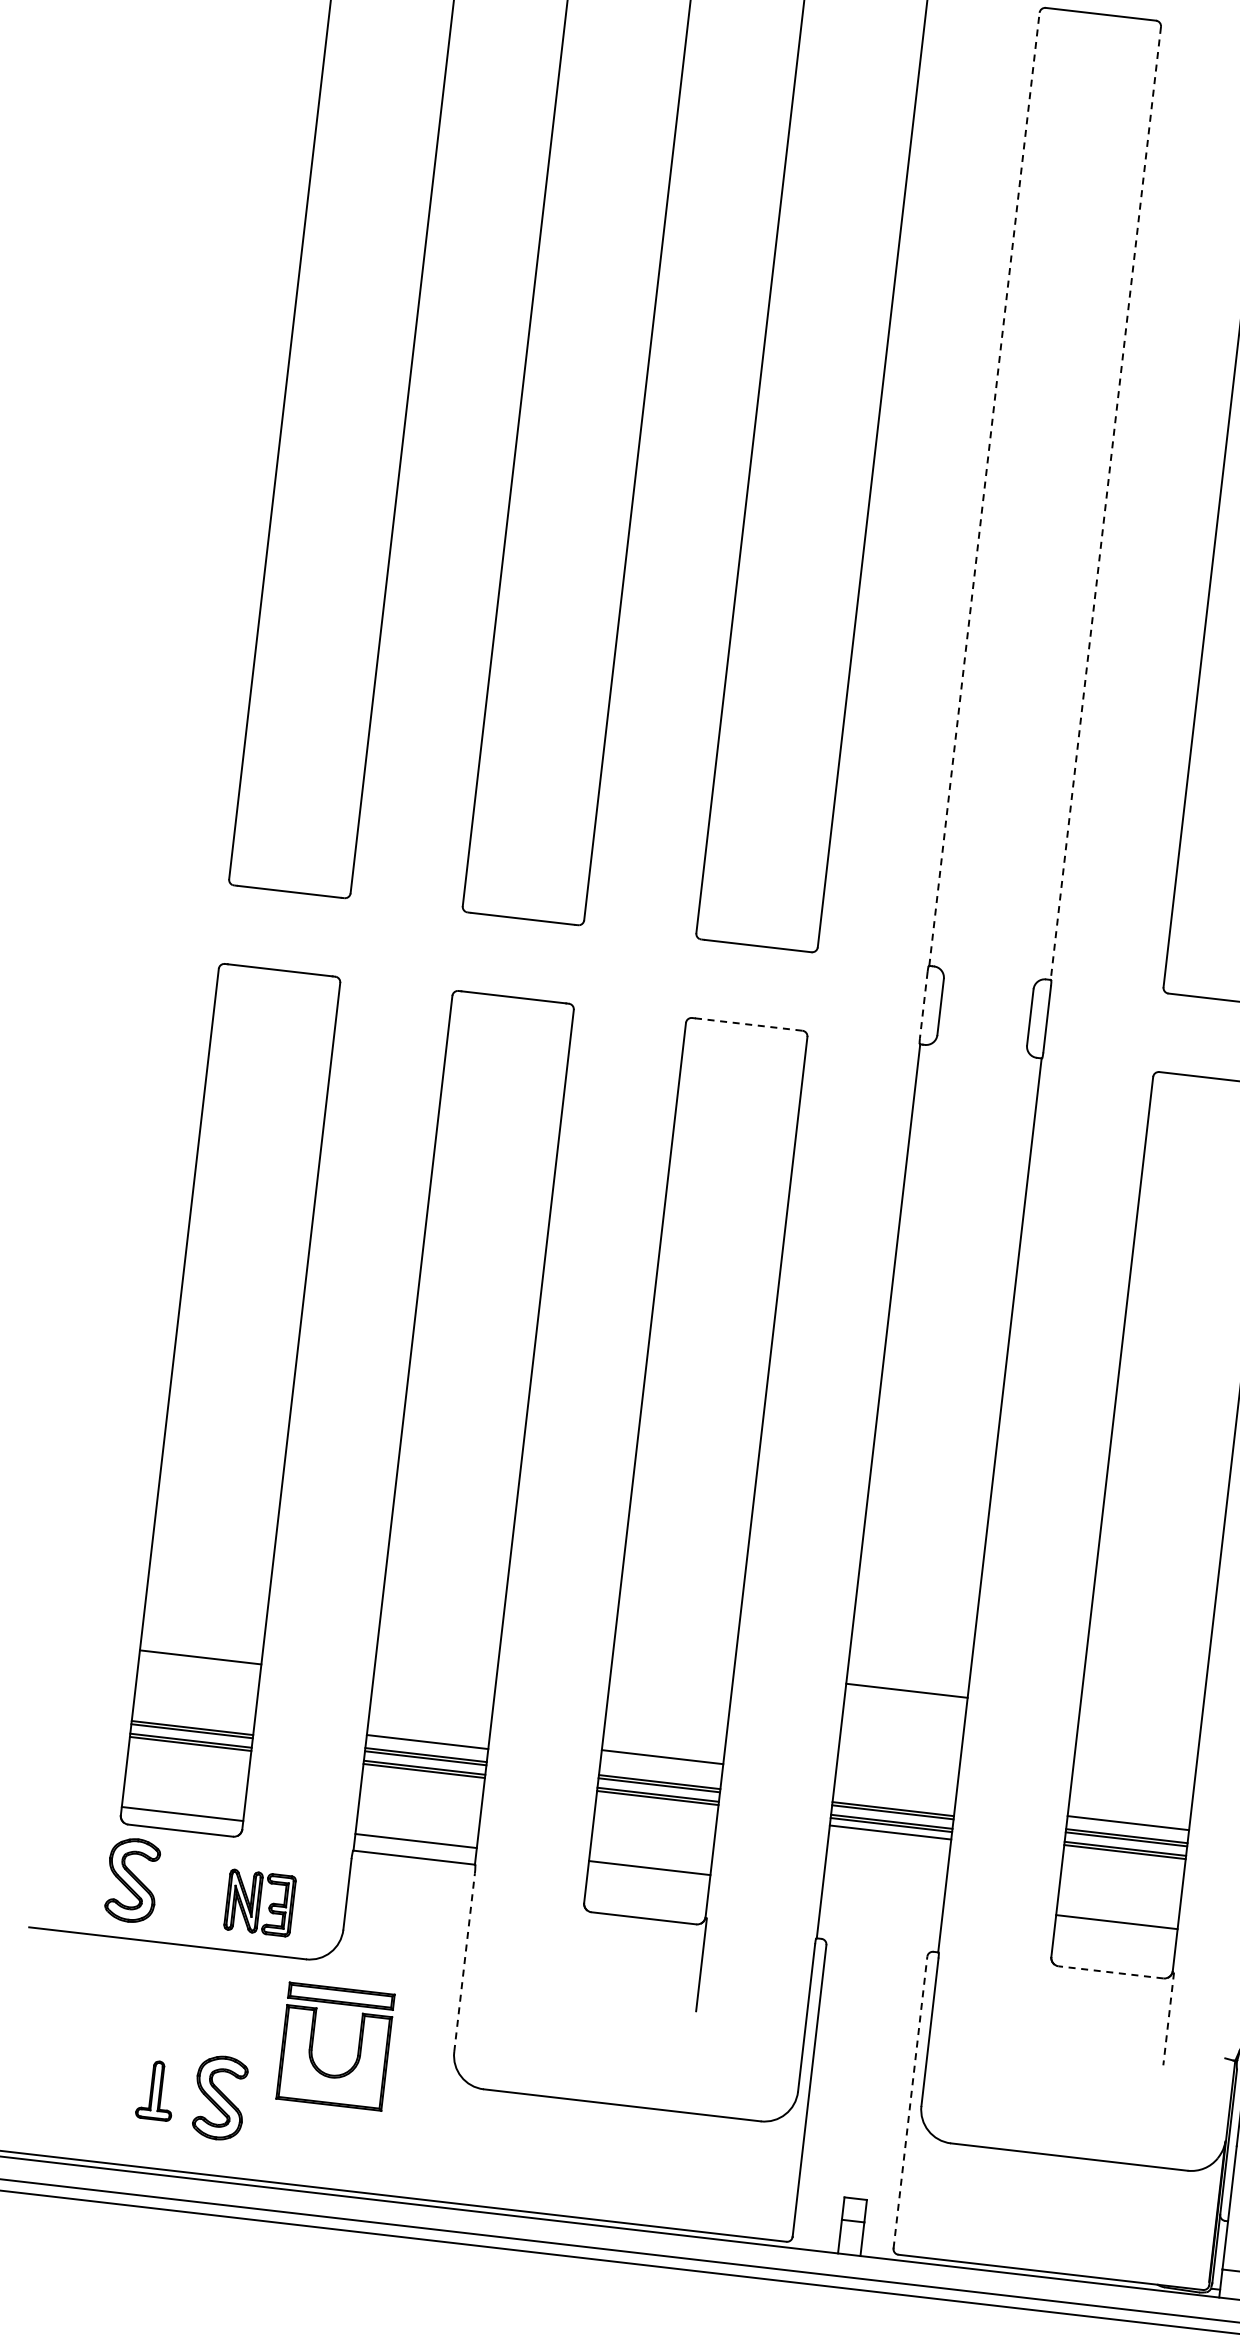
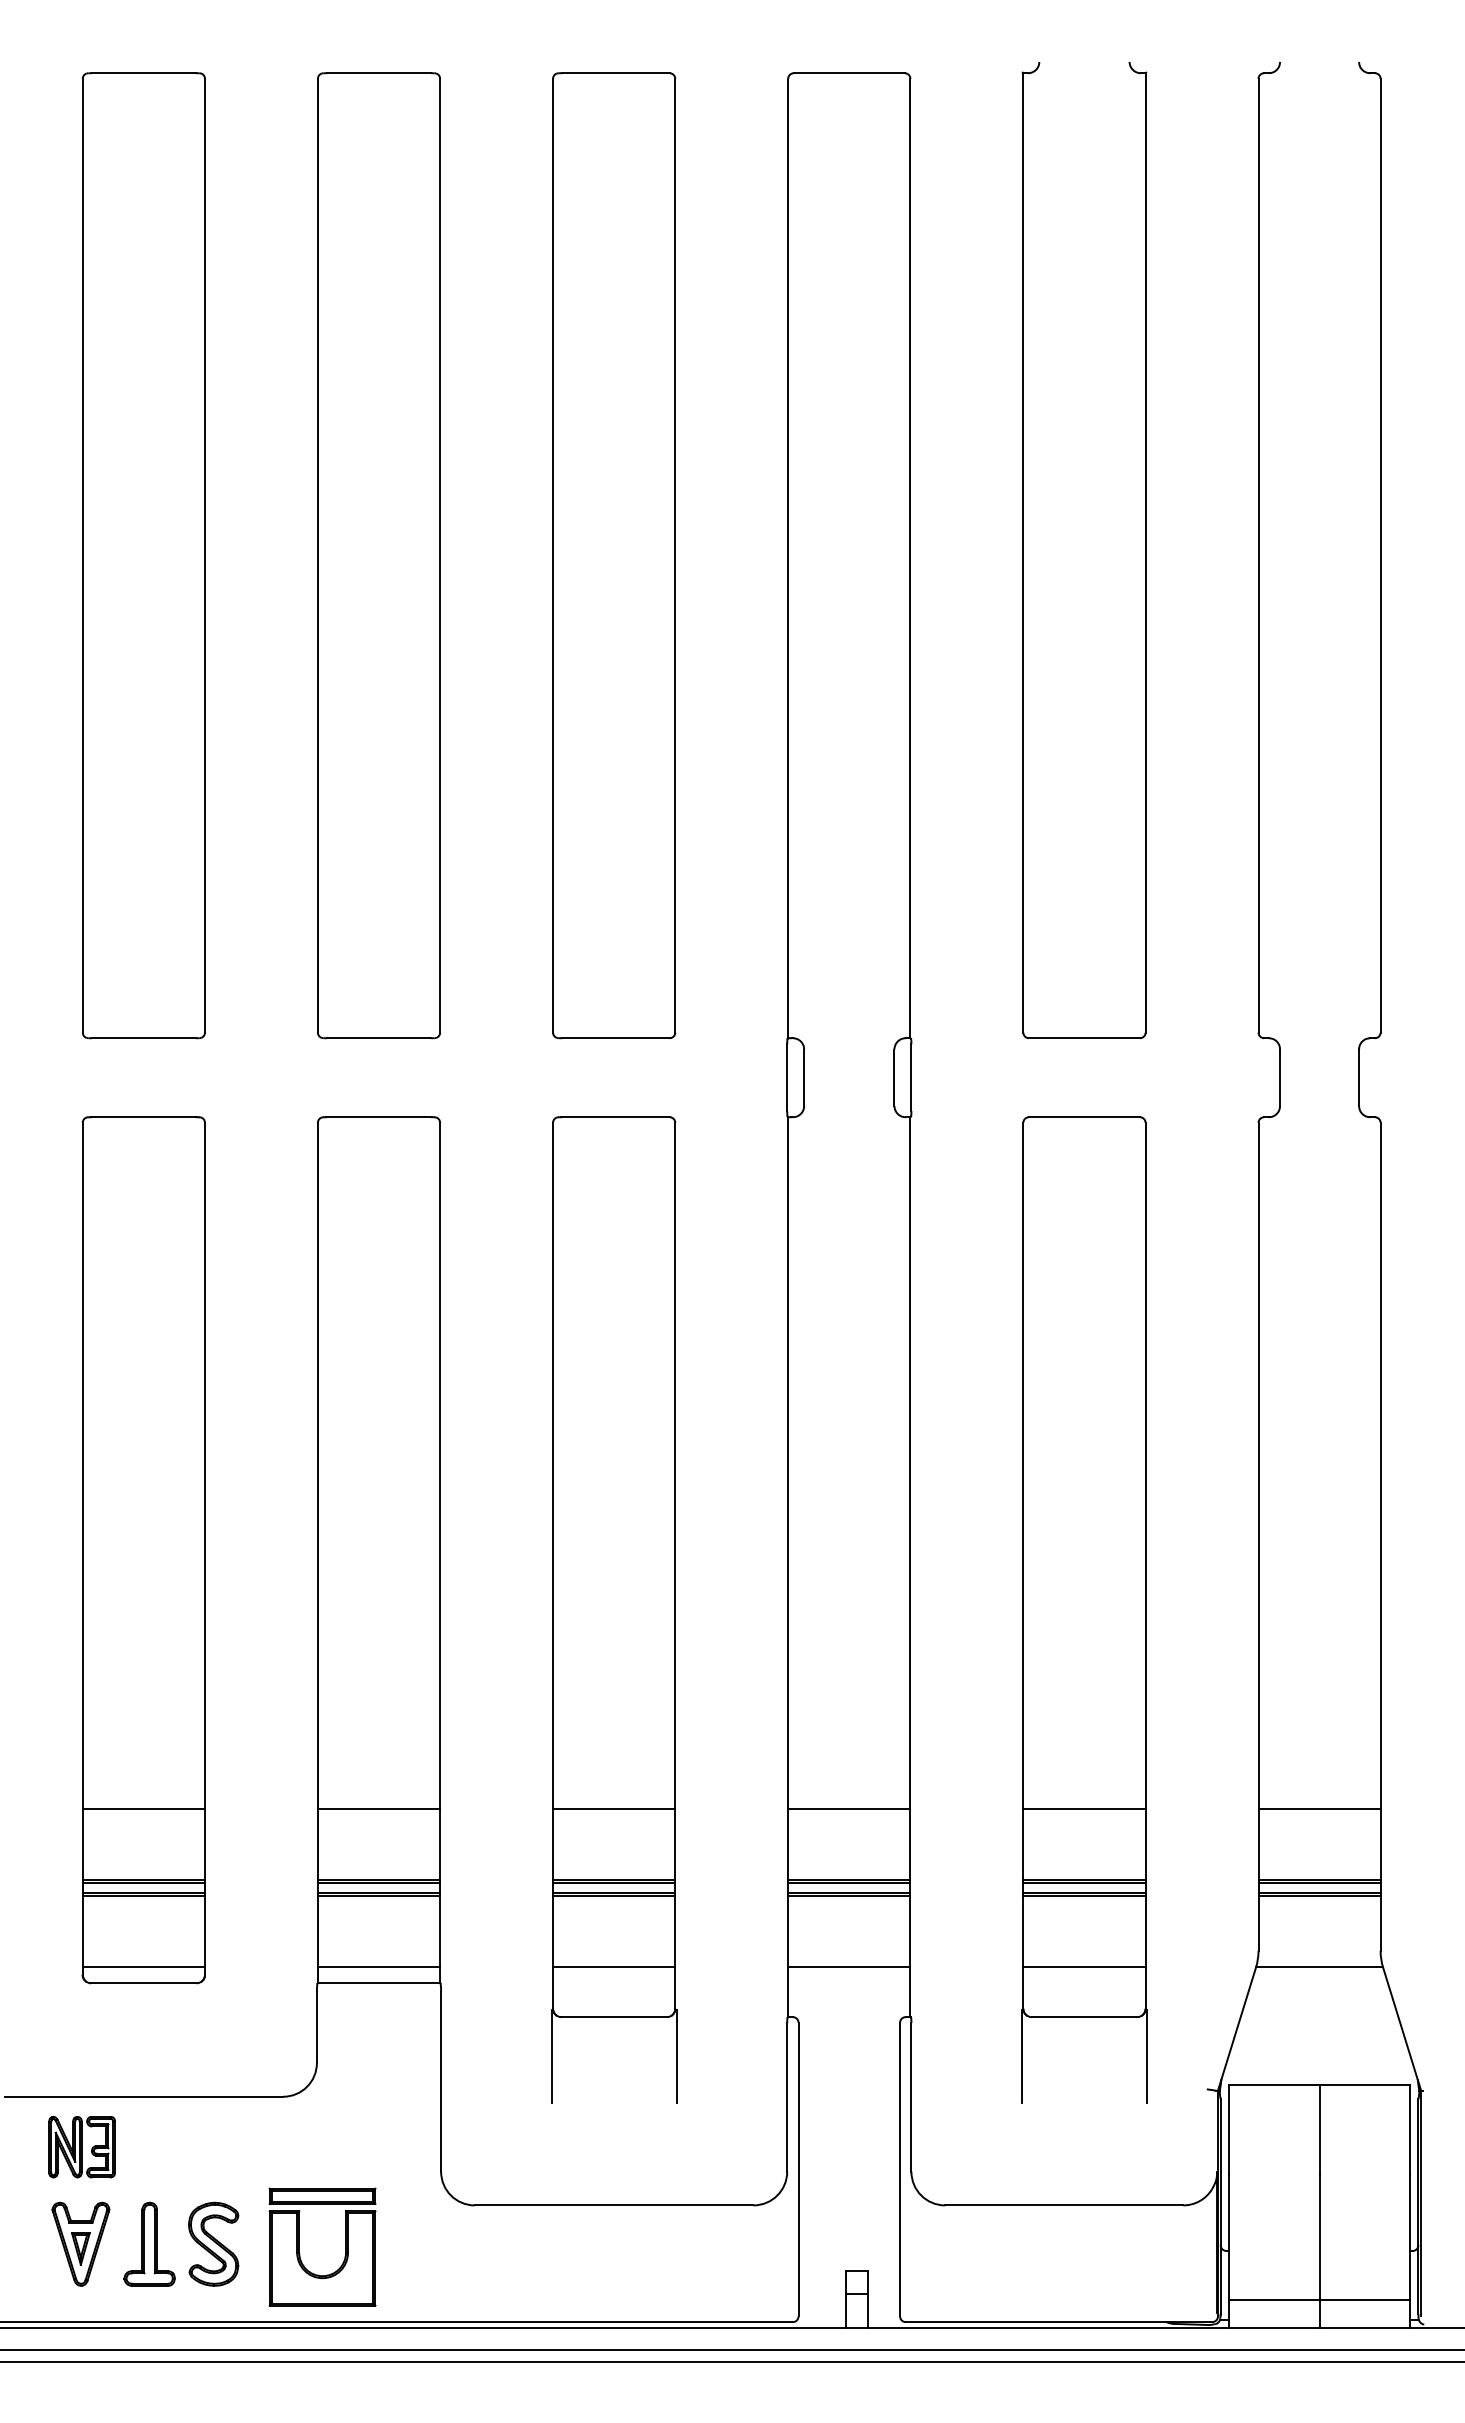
line: (984, 489) -> (788, 558), dashed -> solid
line: (1105, 503) -> (910, 558), dashed -> solid
line: (923, 1005) -> (787, 1078), dashed -> solid
line: (749, 1024) -> (616, 1117), dashed -> solid
line: (907, 1690) -> (849, 1808), moved
line: (427, 1741) -> (378, 1808), moved
line: (662, 1756) -> (614, 1808), moved
line: (1128, 1822) -> (1084, 1808), moved
line: (890, 1832) -> (849, 1966), moved
part: (132, 1879) -> (101, 2037), removed
part: (259, 1903) -> (81, 2147), moved
line: (577, 1950) -> (551, 2056), added
line: (464, 1962) -> (441, 2081), dashed -> solid
line: (1111, 1972) -> (1084, 2017), dashed -> solid
line: (1044, 2004) -> (1021, 2056), added
line: (1169, 2018) -> (1147, 2056), dashed -> solid
part: (312, 2043) -> (299, 2246), moved
part: (87, 2081) -> (80, 2243), added
part: (156, 2089) -> (149, 2243), size x1.43
line: (910, 2102) -> (900, 2169), dashed -> solid

